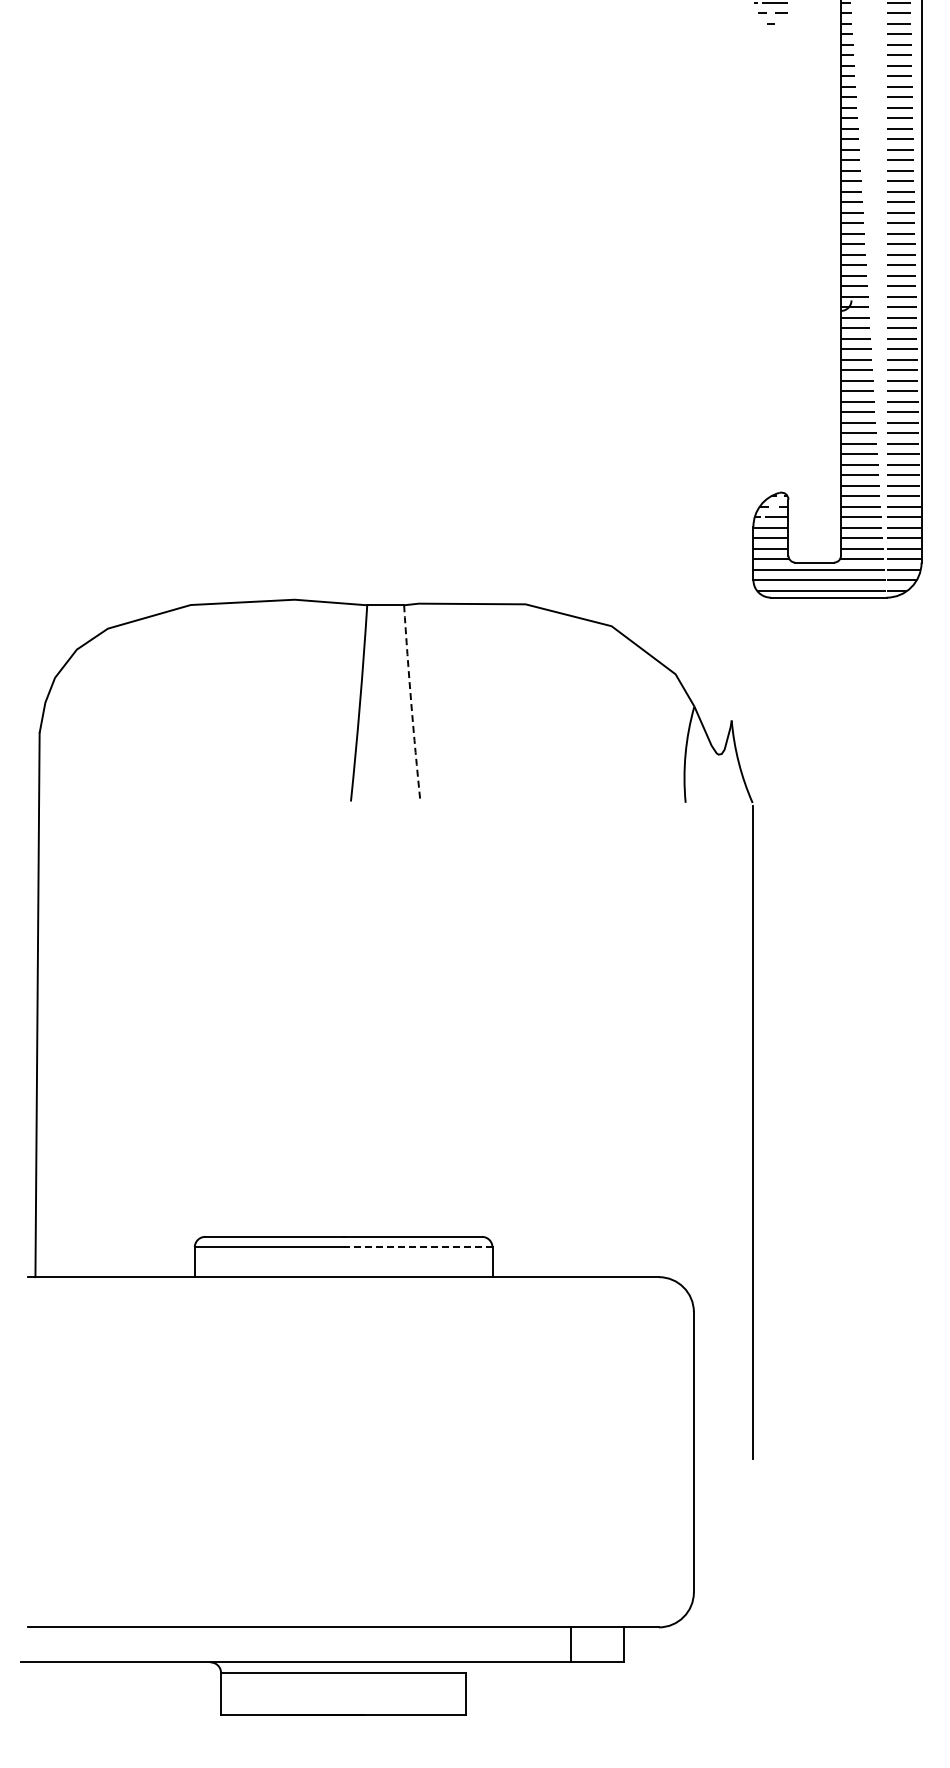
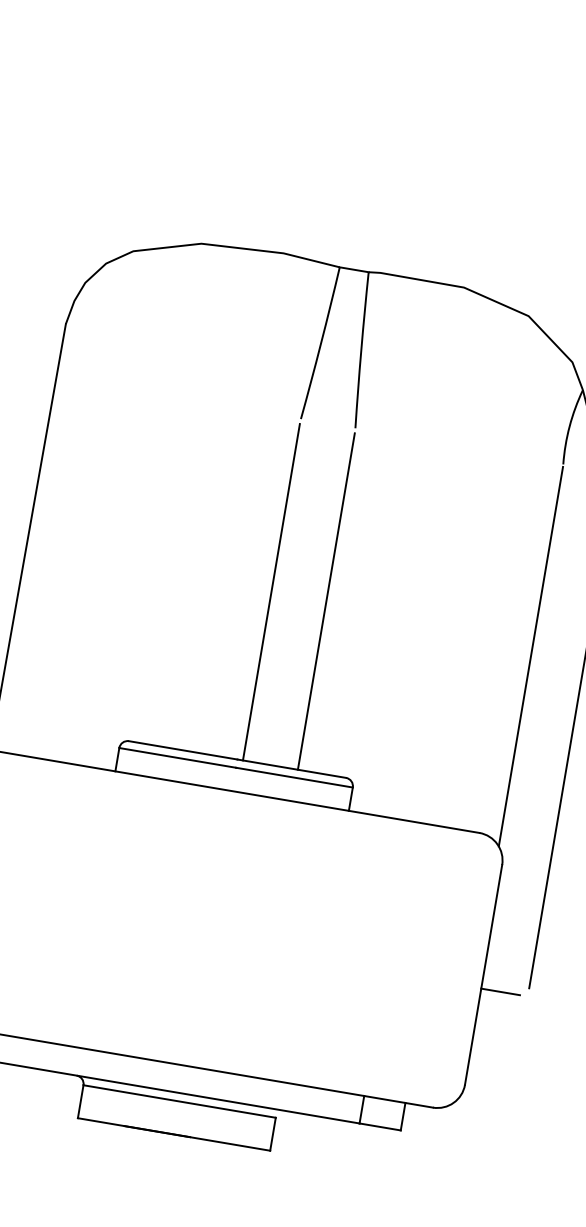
arc: (411, 703) -> (361, 350), dashed -> solid
line: (350, 1021) -> (271, 591), added
line: (420, 1021) -> (326, 600), added
line: (685, 1047) -> (530, 656), added
line: (417, 1247) -> (293, 777), dashed -> solid
line: (718, 1469) -> (500, 991), added

